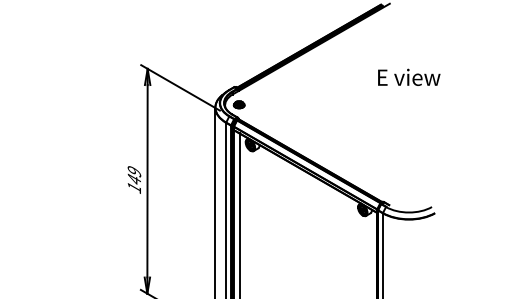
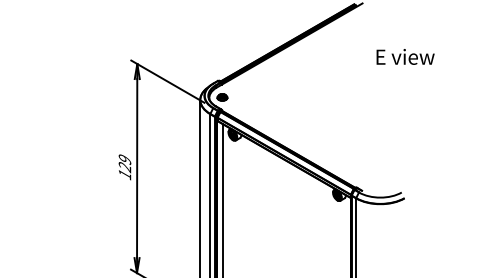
text: (409, 76) -> (405, 56), moved
text: (133, 180) -> (124, 167), 149 -> 129

